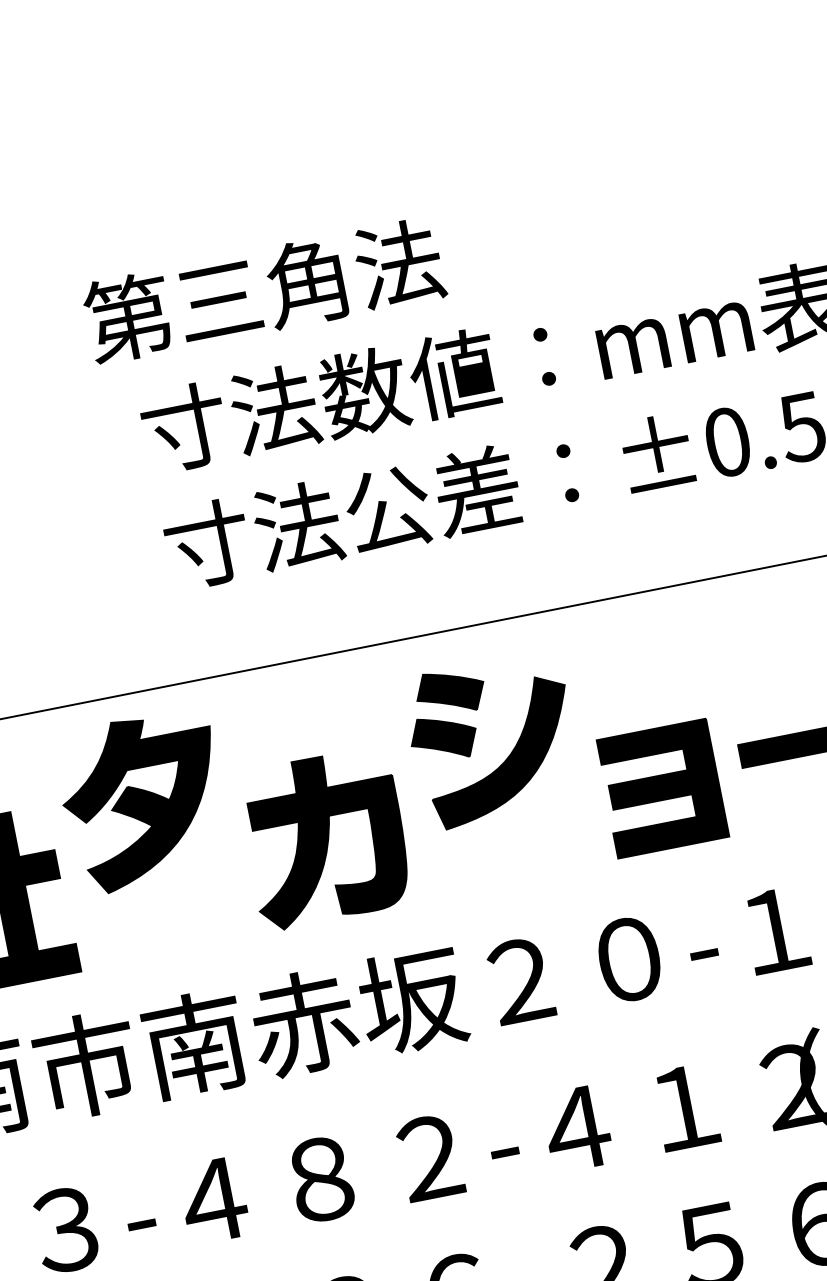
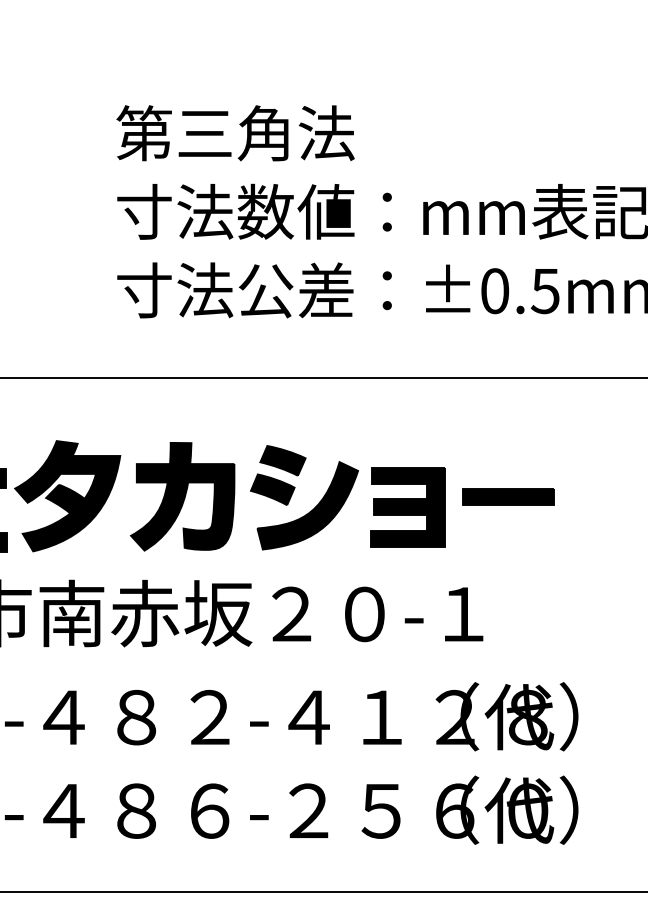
text: (264, 291) -> (235, 133), moved
part: (475, 737) -> (293, 493), moved
part: (143, 801) -> (67, 496), moved

